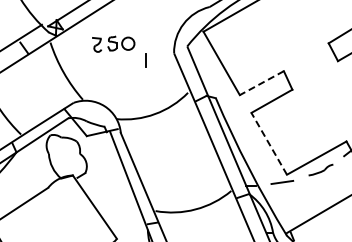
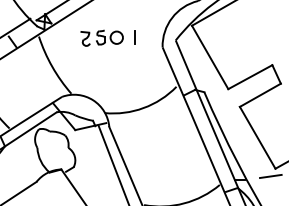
line: (145, 60) -> (133, 37), moved
line: (261, 83) -> (249, 77), dashed -> solid
line: (269, 143) -> (257, 137), dashed -> solid

